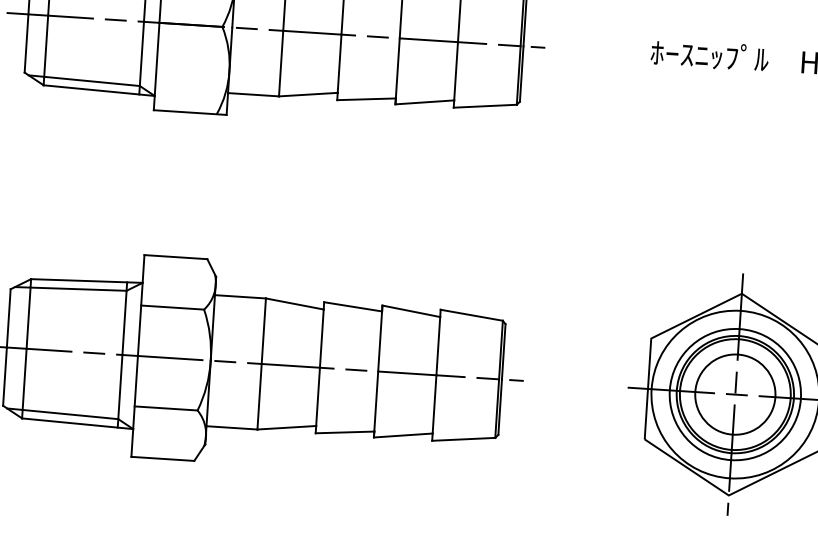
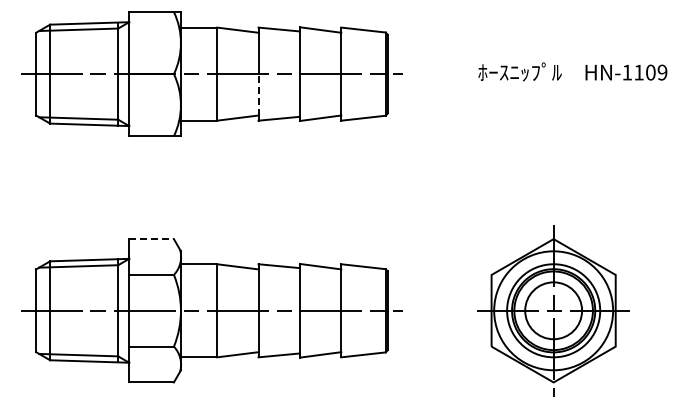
line: (339, 63) -> (258, 94), solid -> dashed
line: (177, 257) -> (152, 239), solid -> dashed

